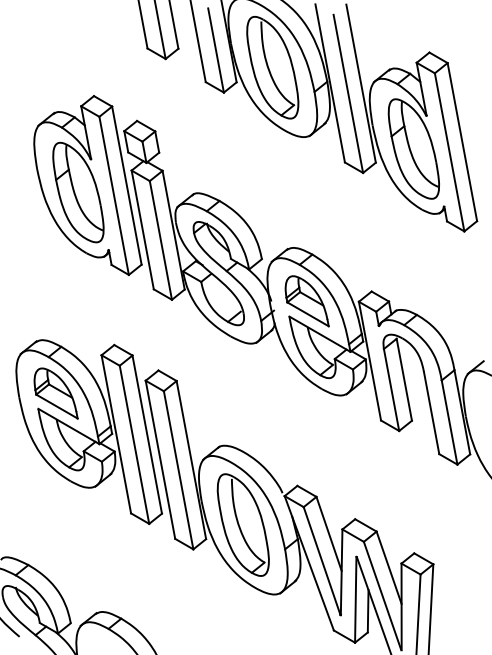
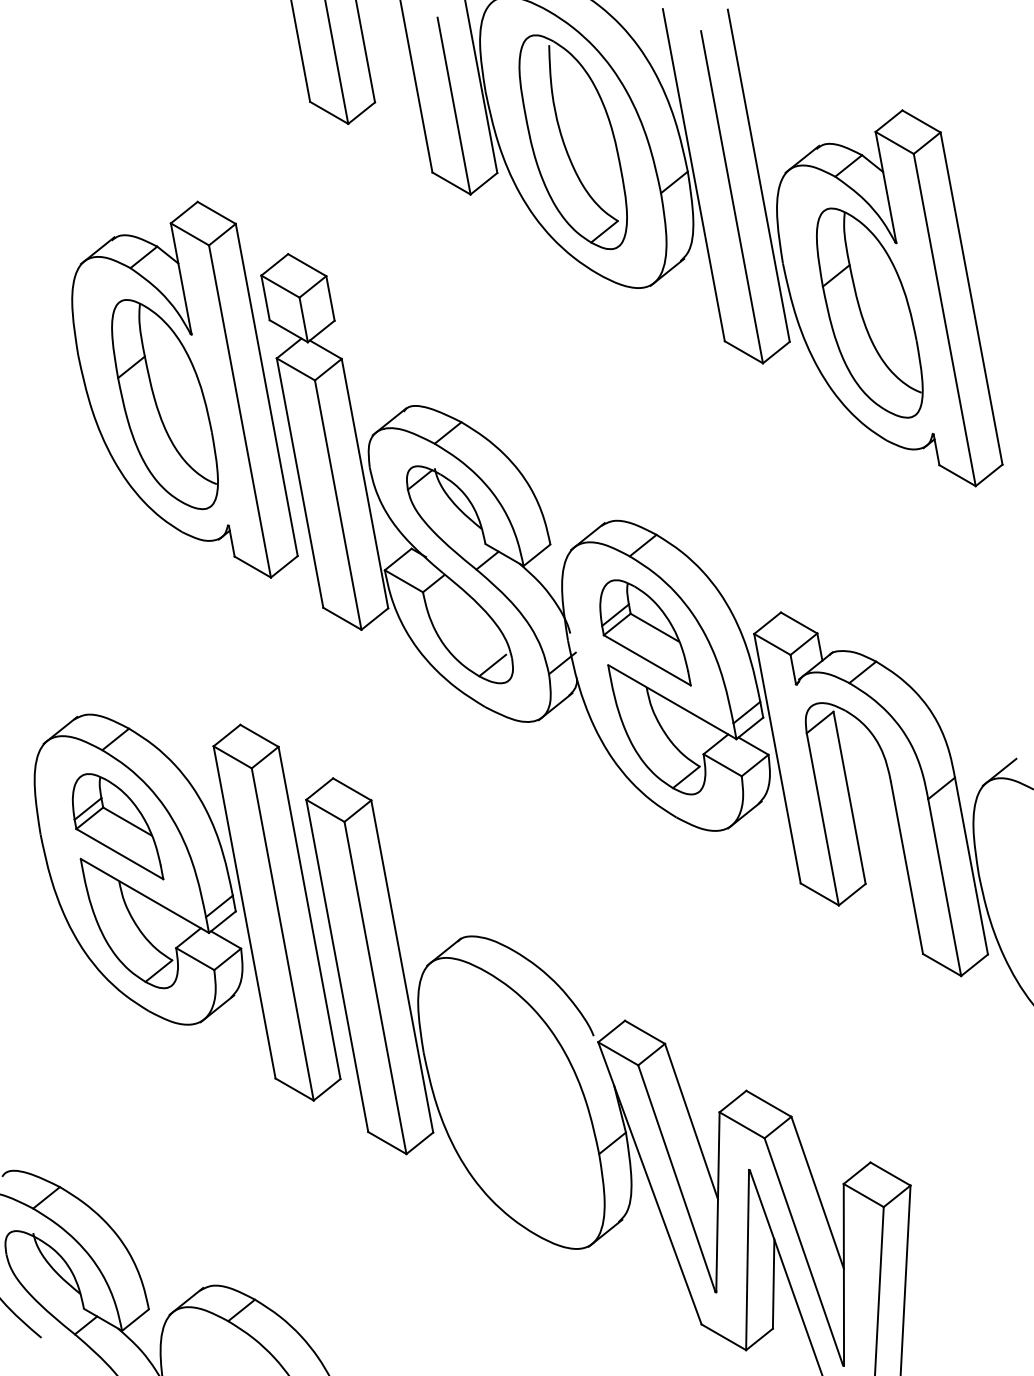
part: (242, 524) -> (509, 1101), removed

